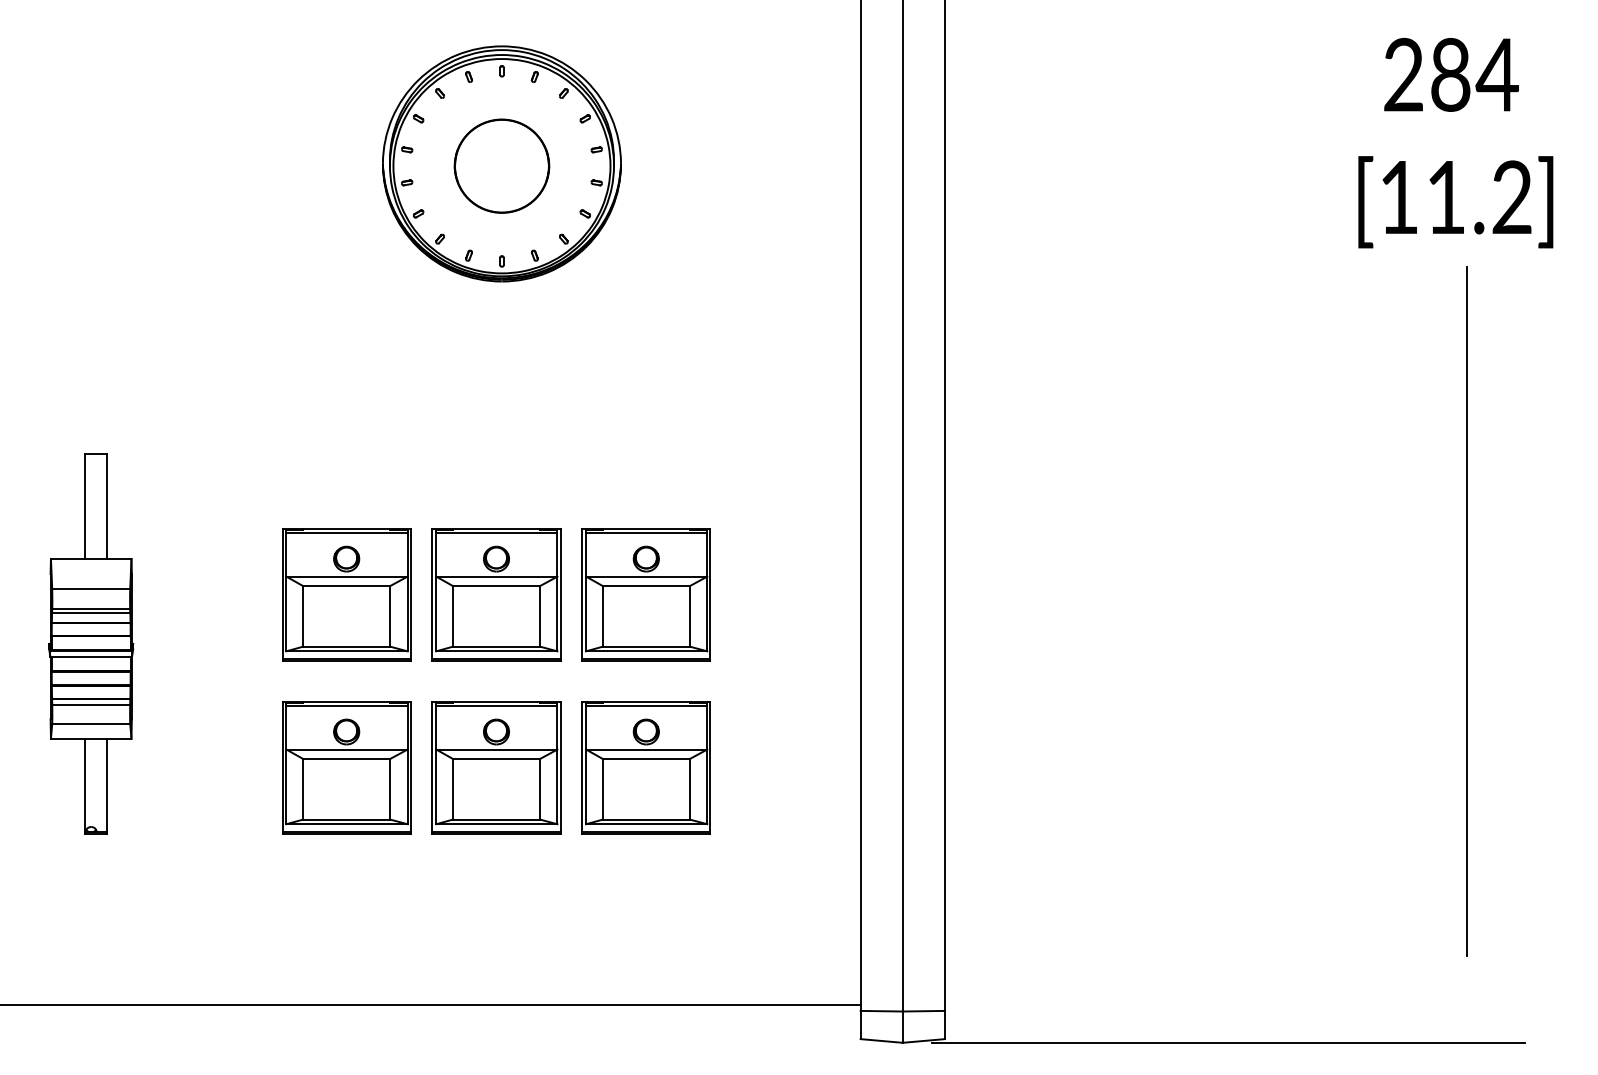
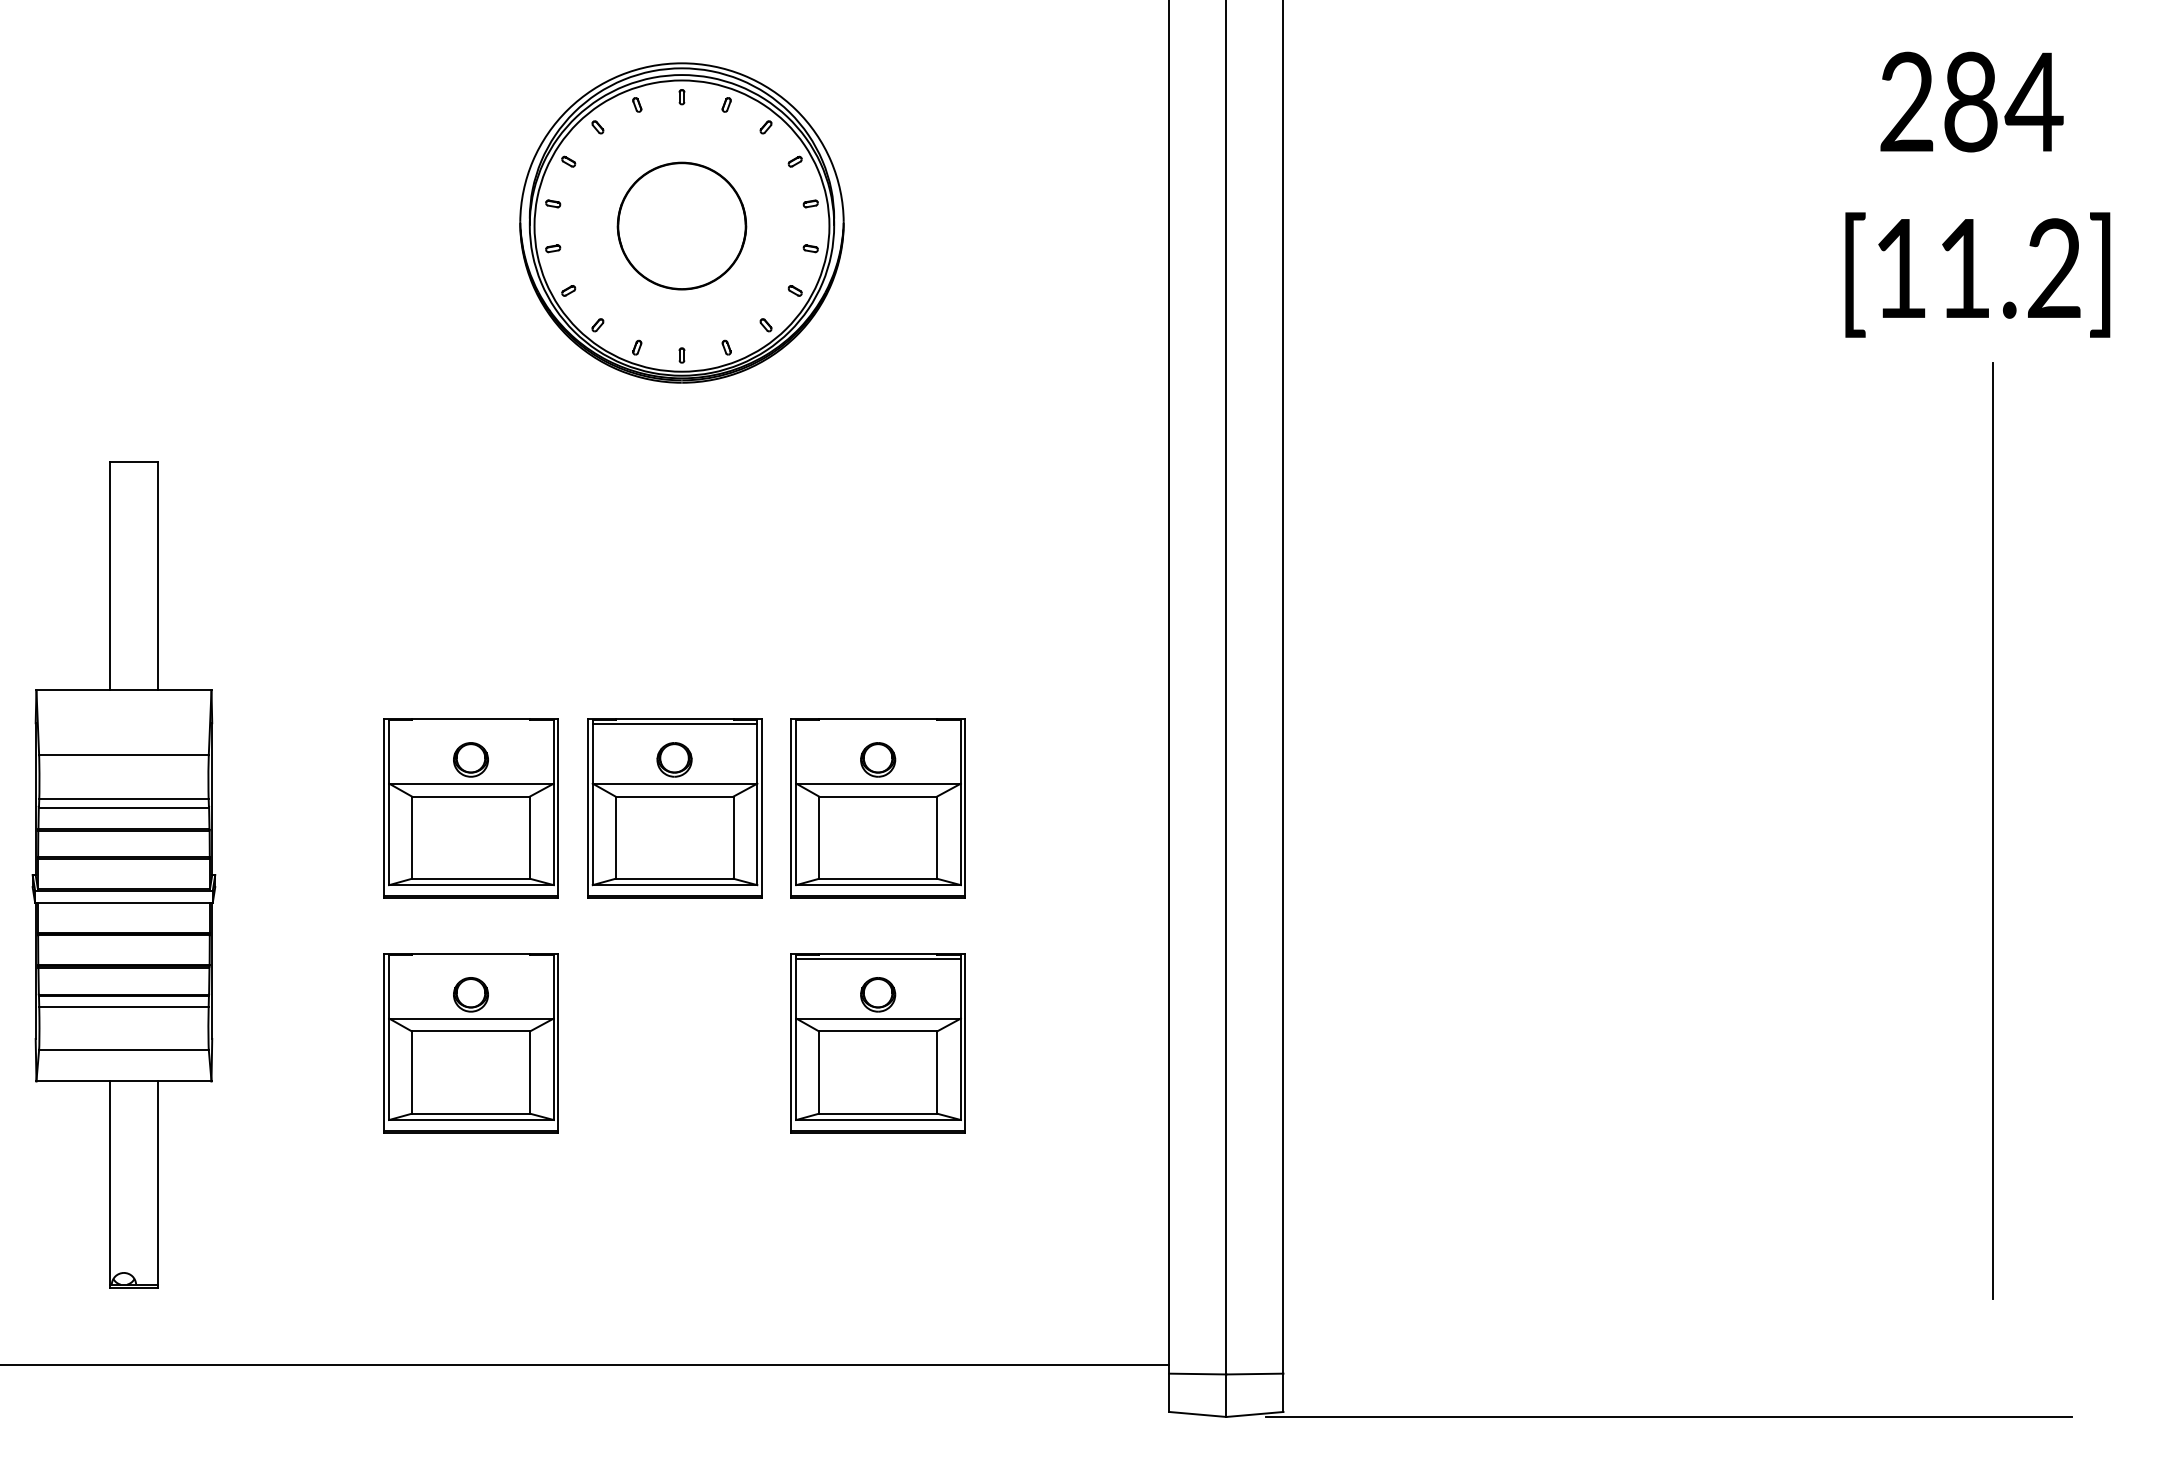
line: (347, 533) -> (471, 724), removed
line: (646, 533) -> (878, 724), removed
part: (90, 643) -> (123, 874), size x1.6
line: (347, 706) -> (471, 959), removed
part: (496, 767) -> (674, 1043), removed

